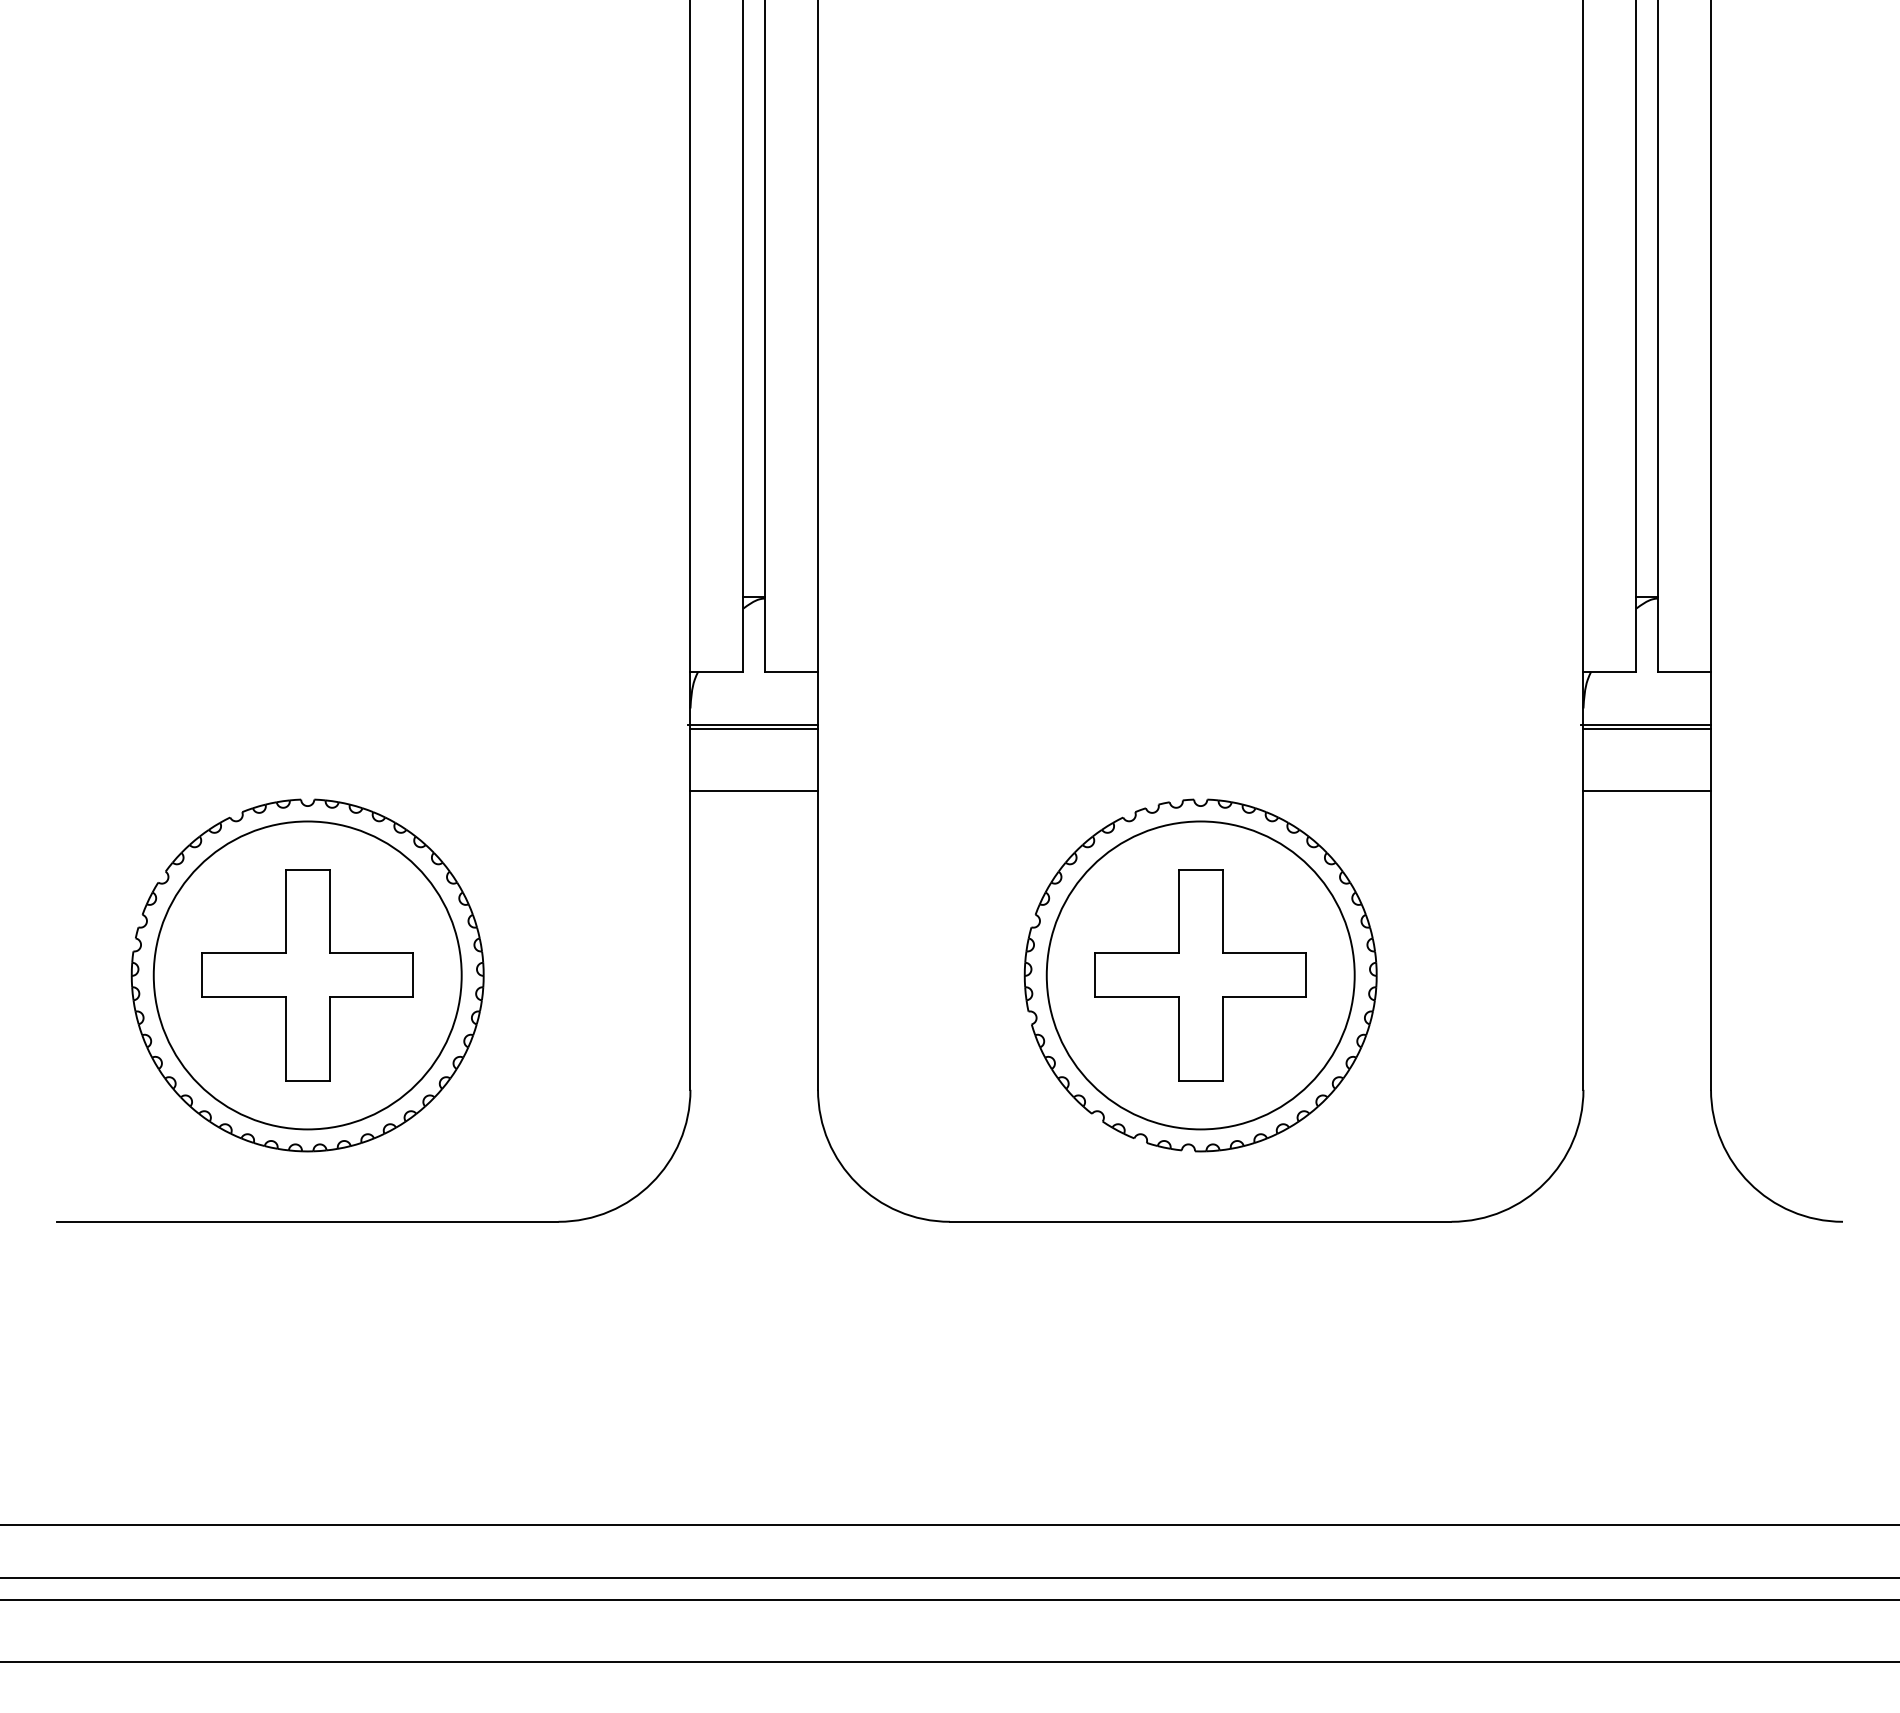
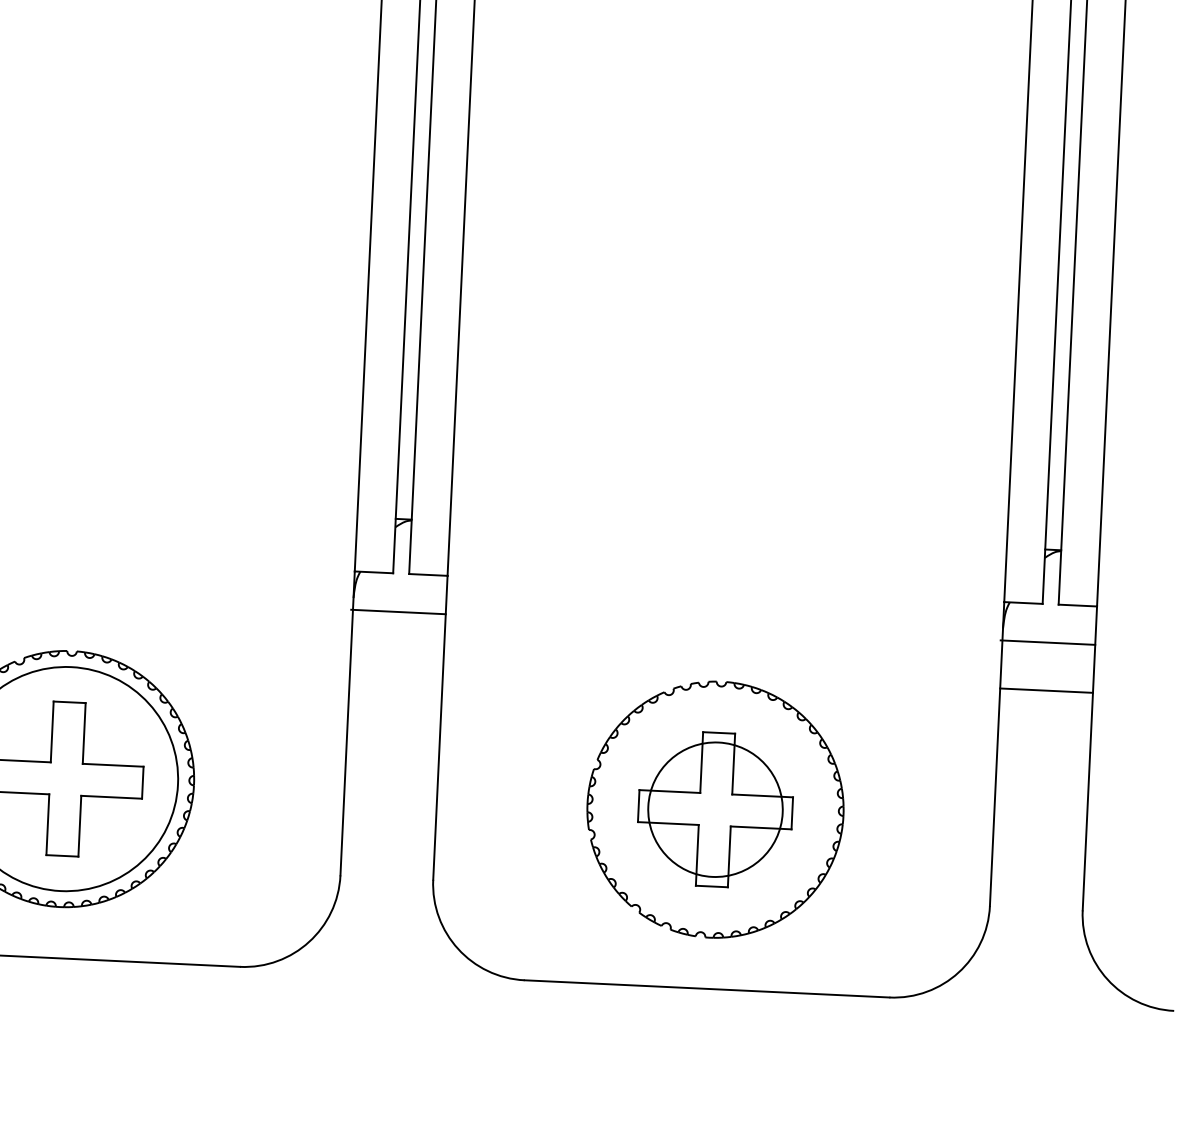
line: (754, 729) -> (399, 615), removed
line: (1647, 729) -> (1048, 646), removed
line: (754, 790) -> (397, 659), removed
circle: (1200, 975) -> (715, 809), size x0.6

